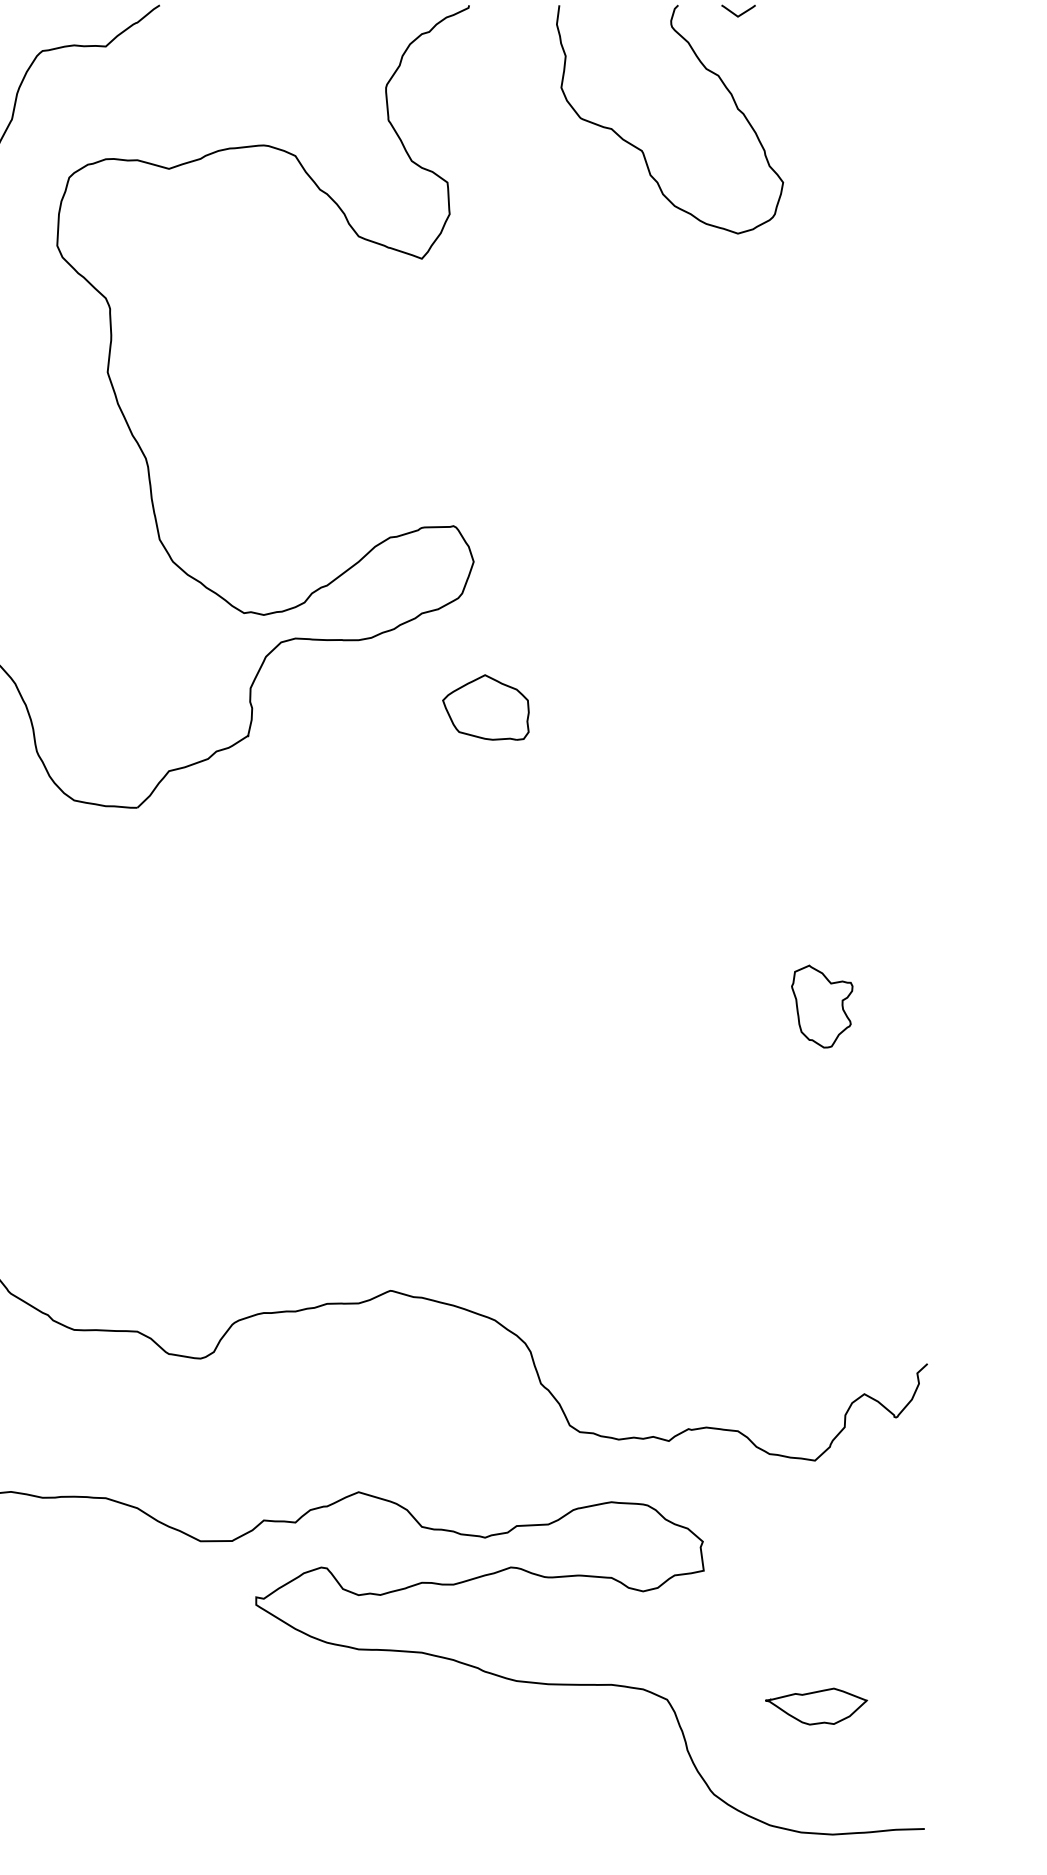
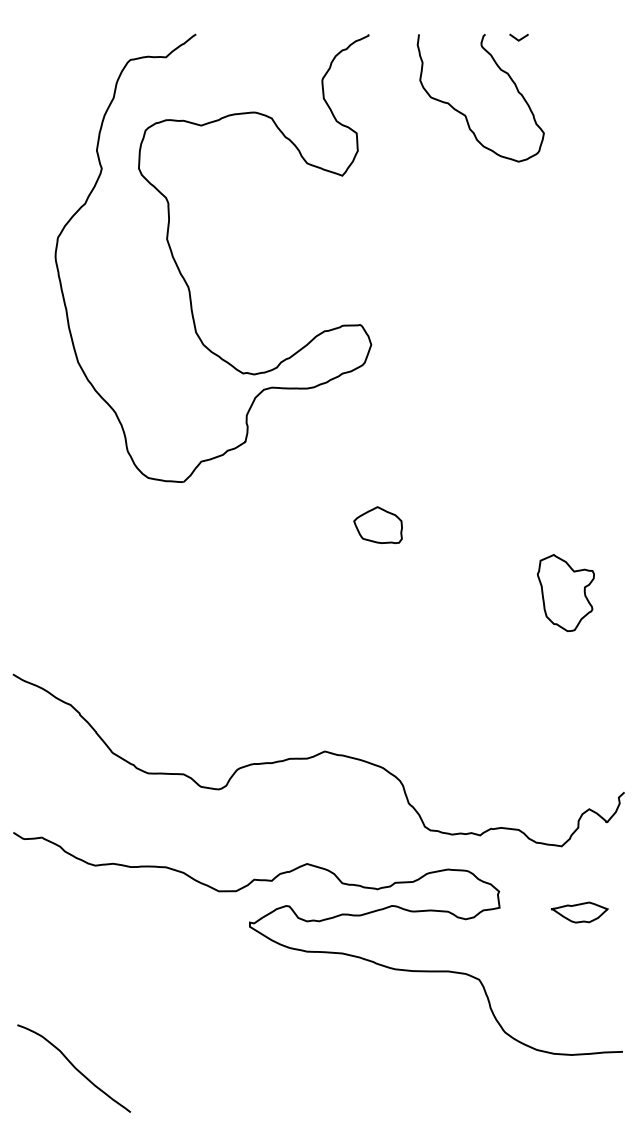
part: (484, 706) -> (377, 524), moved
part: (821, 1005) -> (565, 592), size x1.67
part: (816, 1706) -> (579, 912), moved

